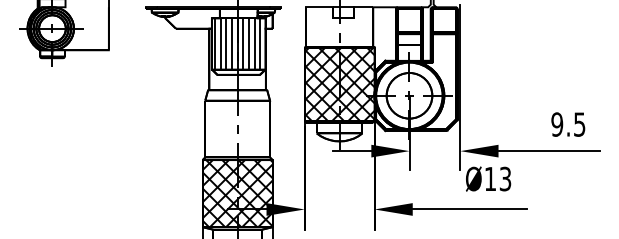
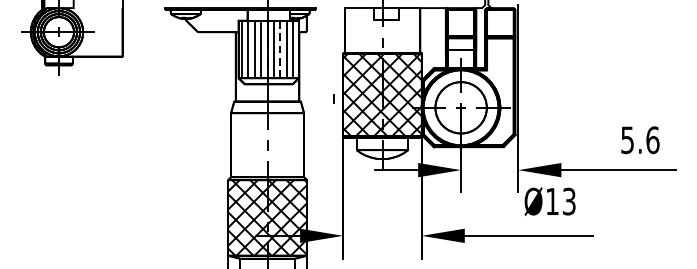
line: (249, 44) -> (280, 50), solid -> dashed
line: (296, 88) -> (333, 99), added
text: (568, 124) -> (640, 140), 9.5 -> 5.6

